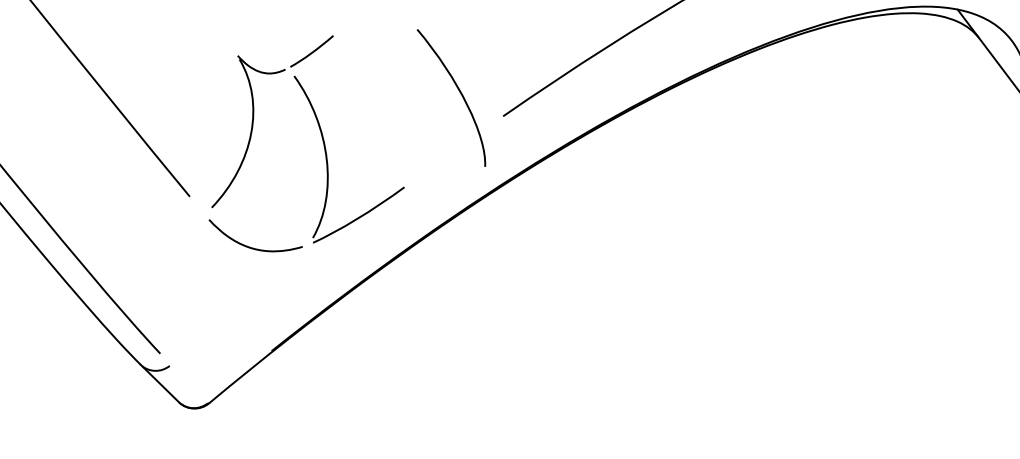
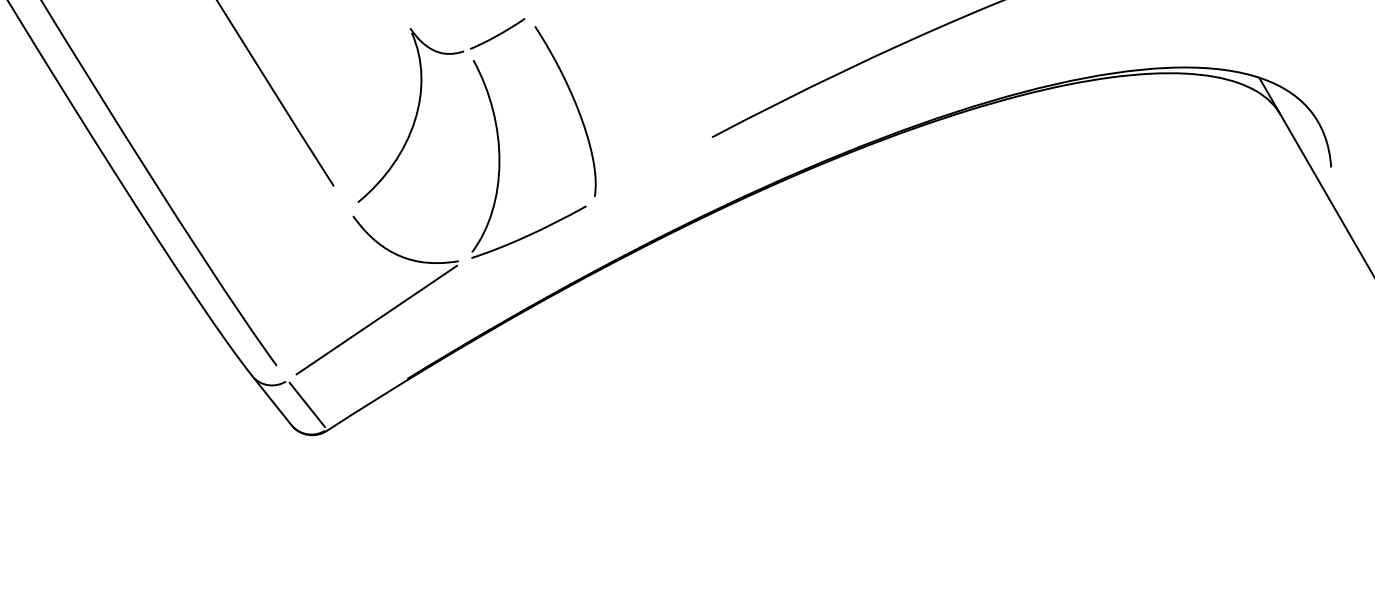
curve: (460, 94) -> (576, 108), moved
line: (239, 304) -> (376, 319), added
line: (190, 383) -> (307, 404), added

